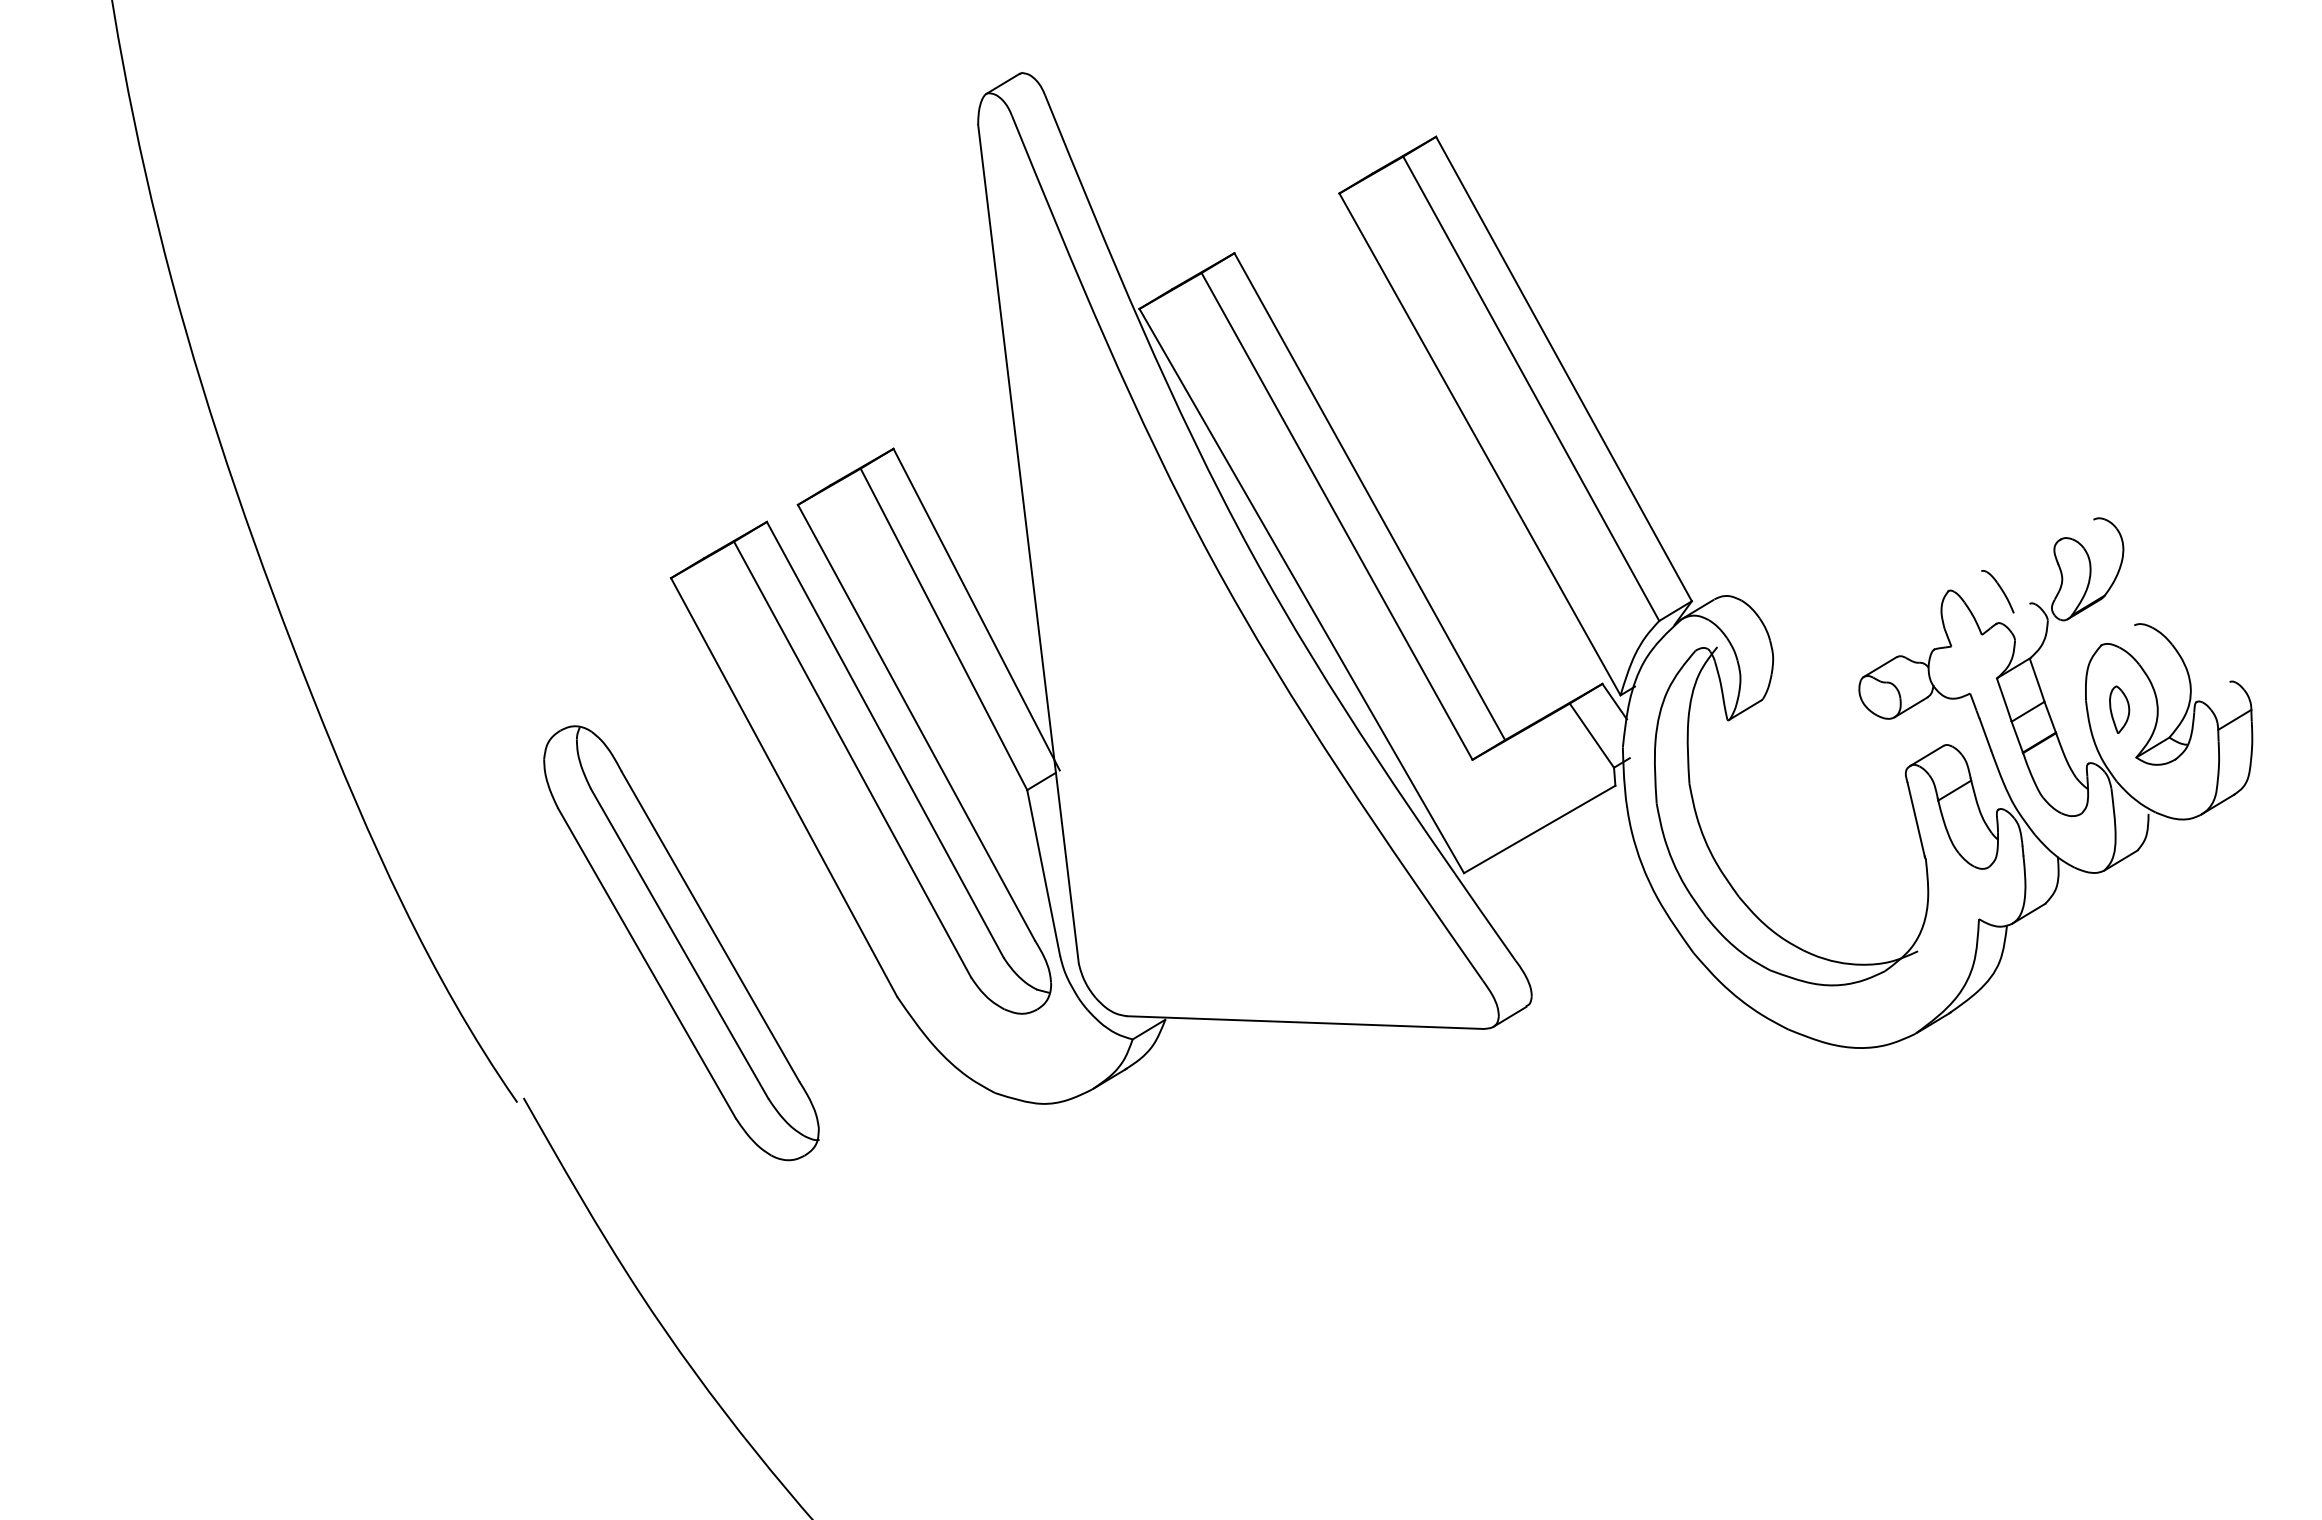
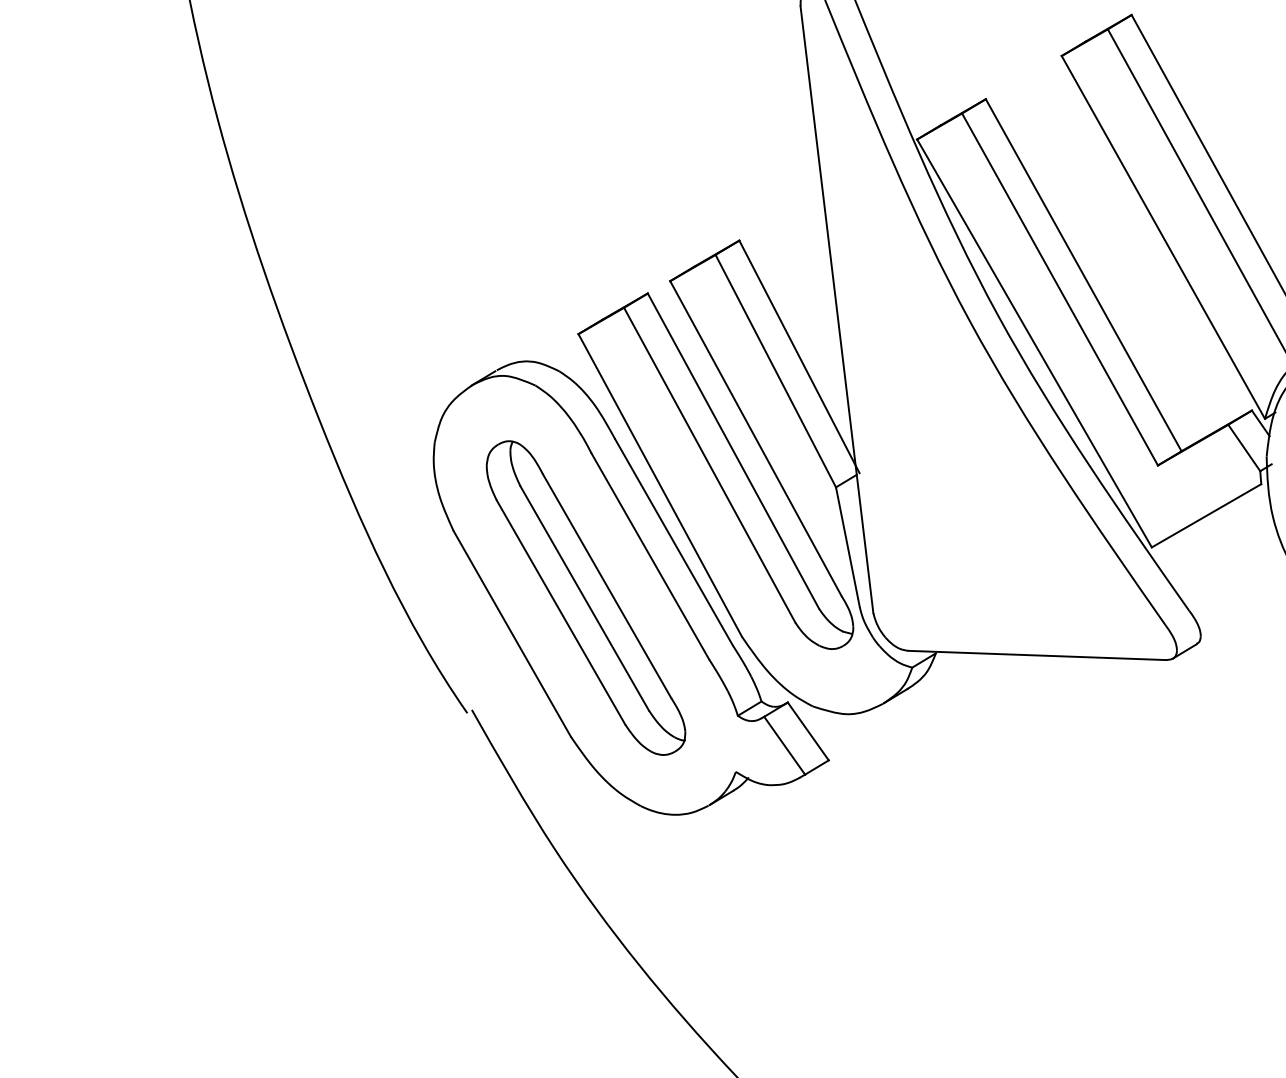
part: (743, 929) -> (630, 588), added

